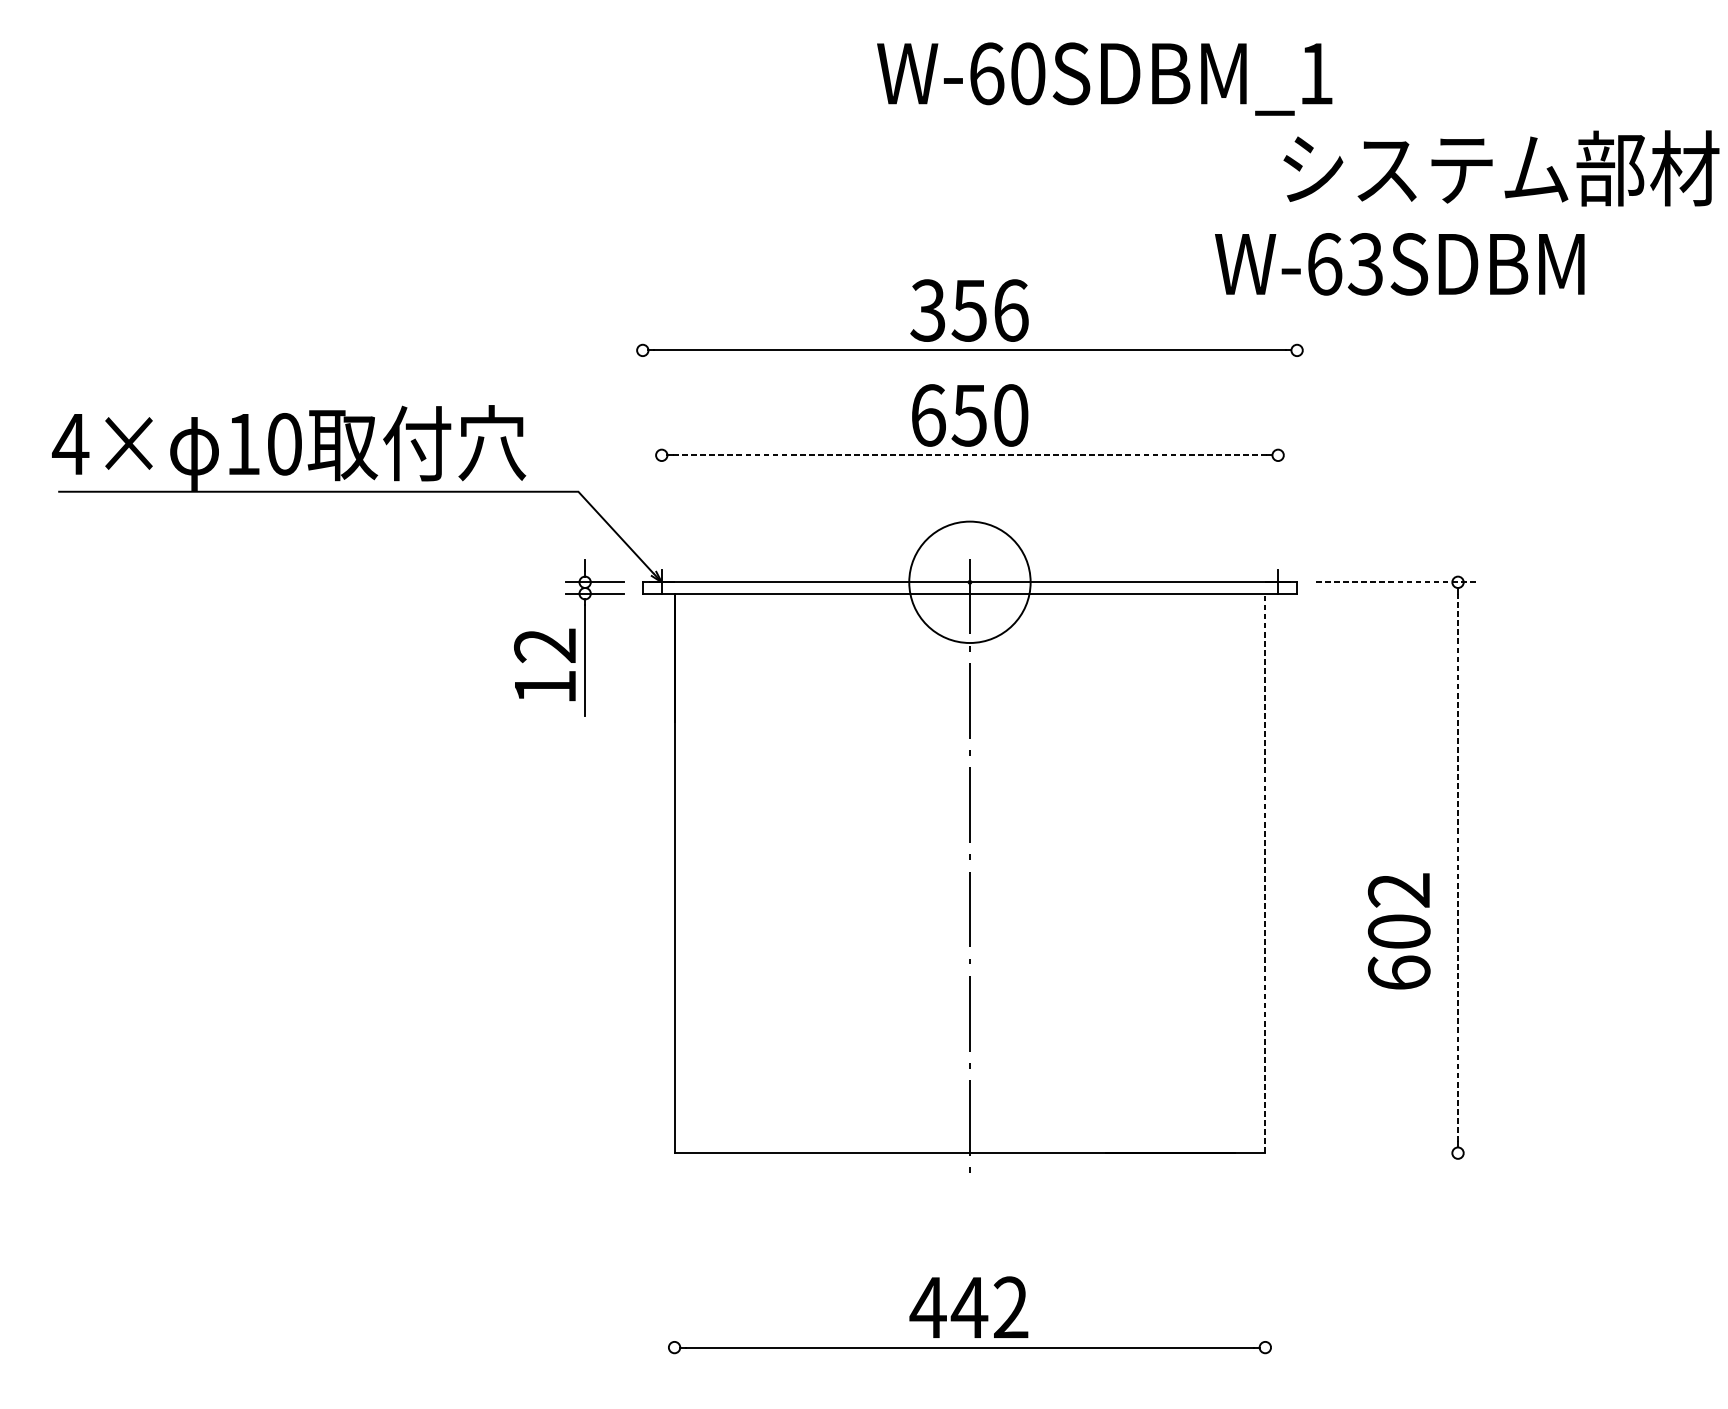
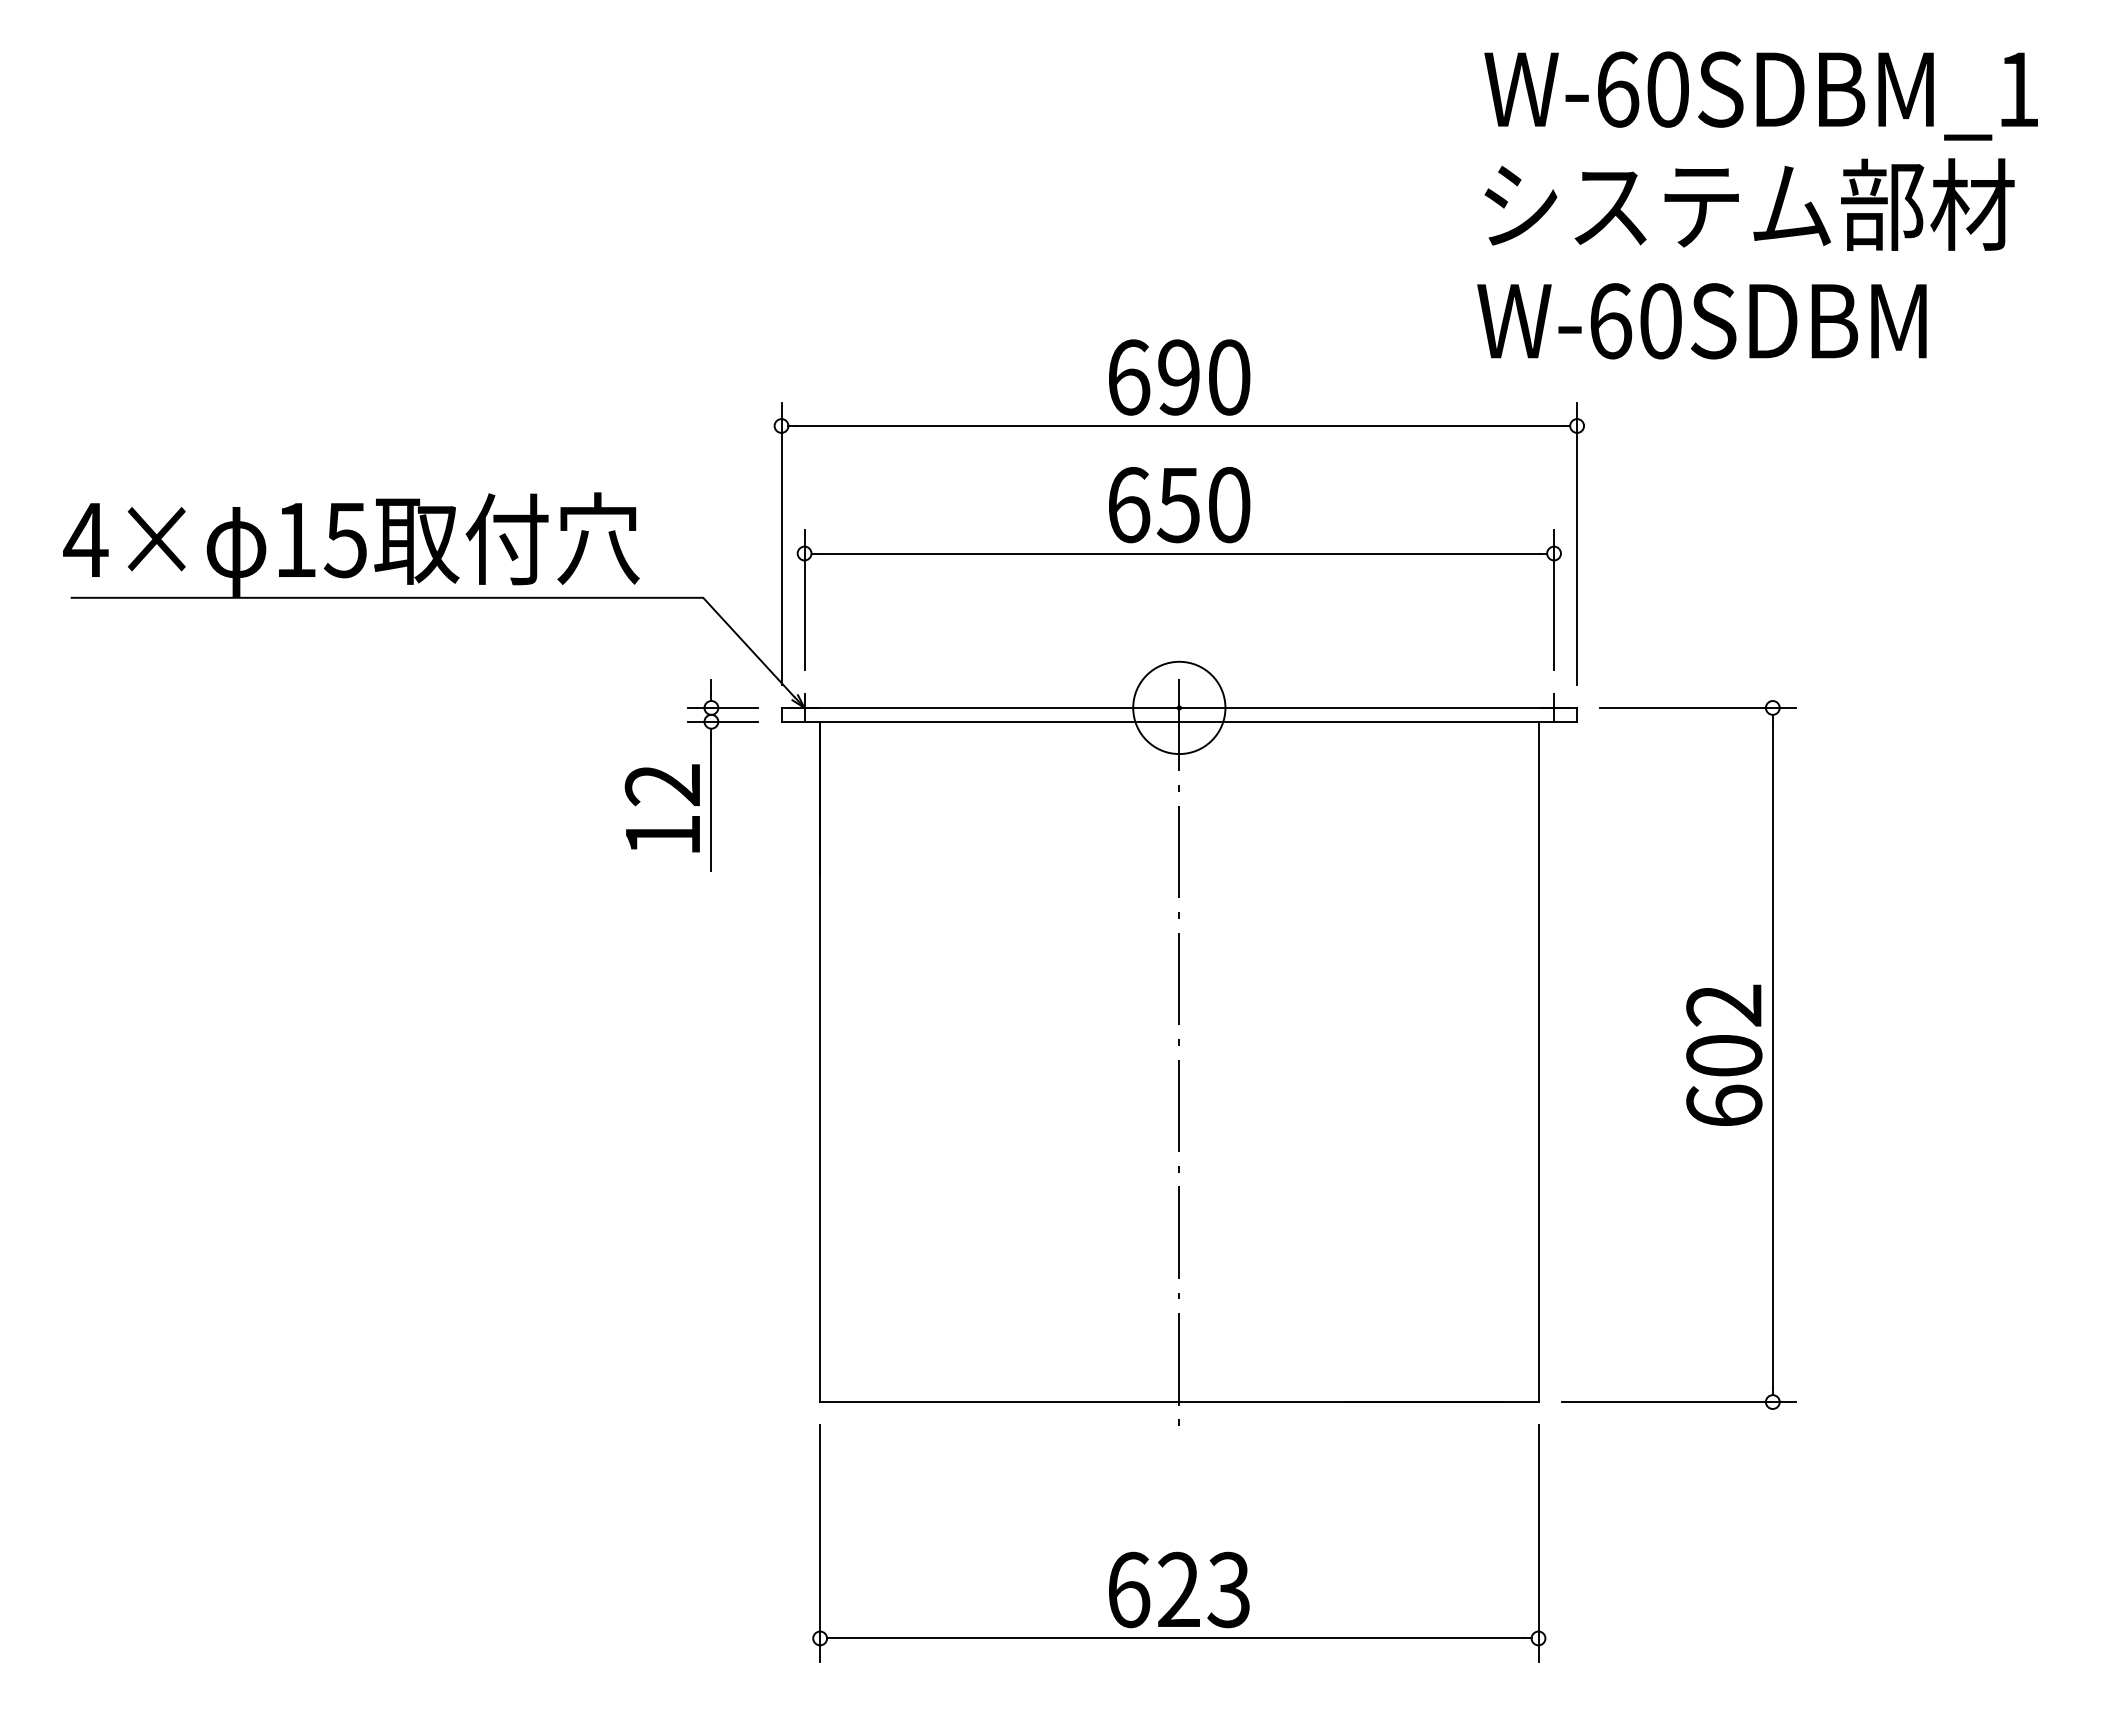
text: (1104, 78) -> (1760, 95), moved
text: (1501, 168) -> (1749, 204), moved
text: (1364, 264) -> (1659, 321), W-63SDBM -> W-60SDBM
text: (969, 310) -> (1178, 377), 356 -> 690
text: (284, 444) -> (345, 540), 10 -> 15
line: (642, 447) -> (781, 543), added
line: (1297, 447) -> (1577, 543), added
line: (970, 455) -> (1179, 553), dashed -> solid
line: (661, 493) -> (804, 600), added
line: (1278, 493) -> (1554, 600), added
circle: (970, 581) -> (1179, 707), size x0.62
line: (1396, 581) -> (1698, 707), dashed -> solid
line: (1457, 867) -> (1772, 1054), dashed -> solid
line: (1265, 873) -> (1538, 1061), dashed -> solid
text: (1399, 930) -> (1724, 1054), moved
line: (1380, 1153) -> (1678, 1402), added
line: (674, 1269) -> (820, 1543), added
line: (1265, 1269) -> (1538, 1543), added
text: (968, 1307) -> (1177, 1589), 442 -> 623

